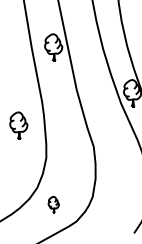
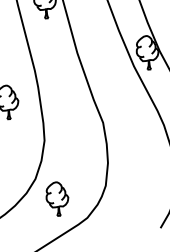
part: (53, 204) -> (57, 198), size x1.67

